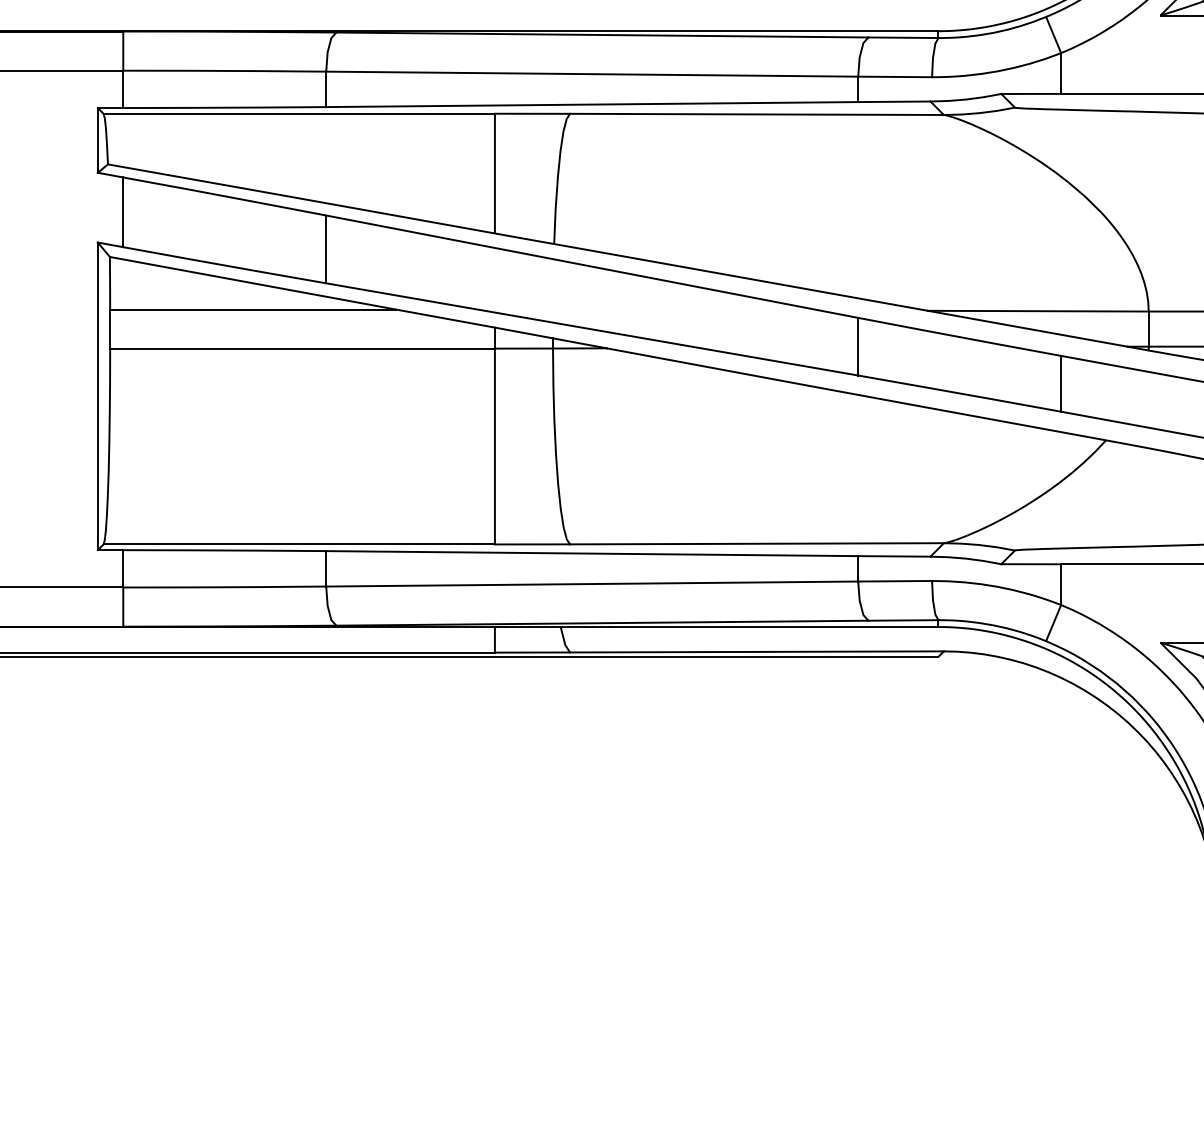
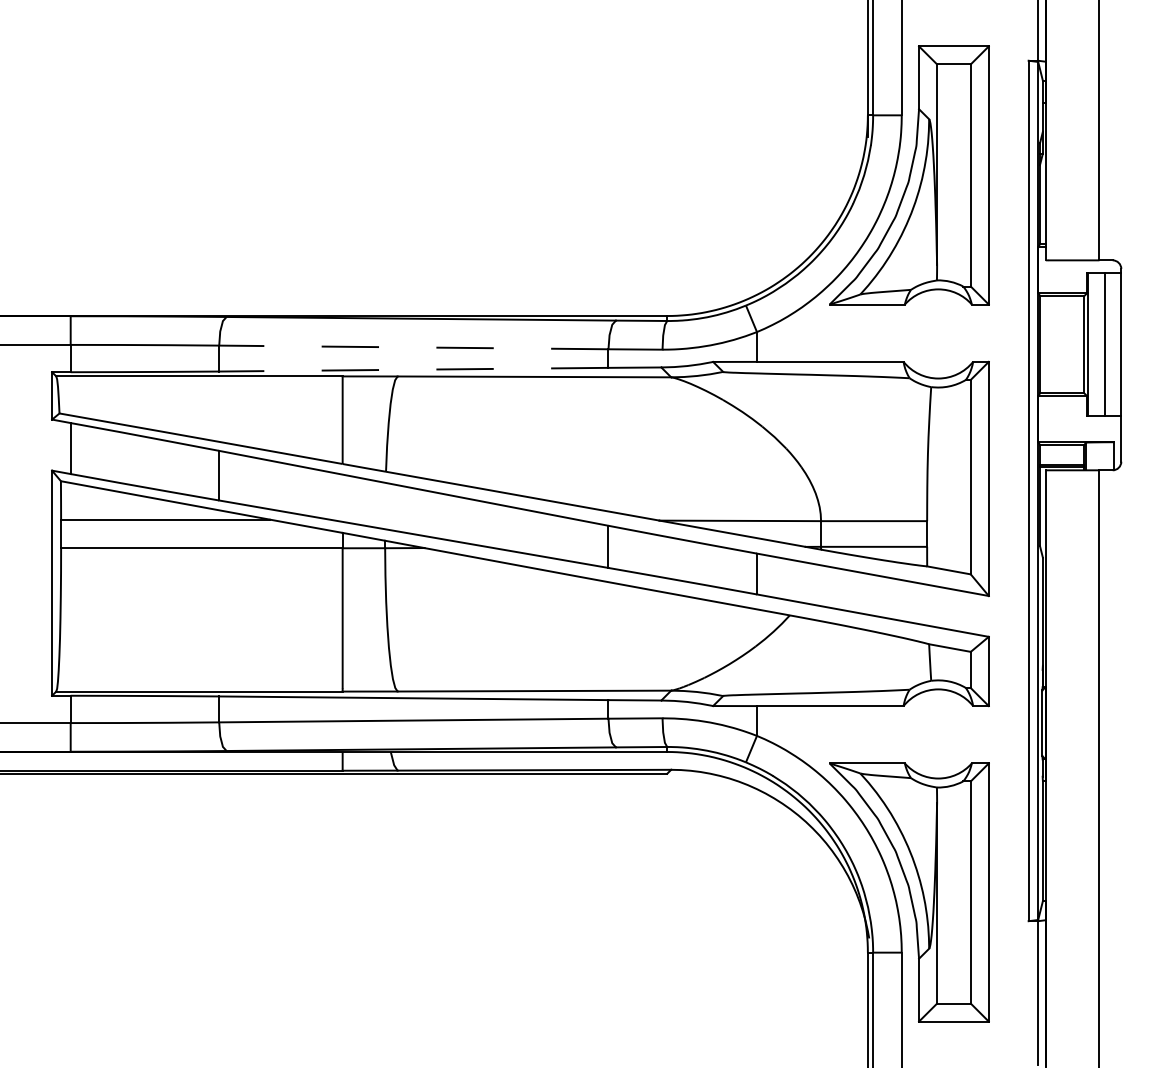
line: (591, 74) -> (413, 347), solid -> dashed
line: (591, 104) -> (413, 369), solid -> dashed

